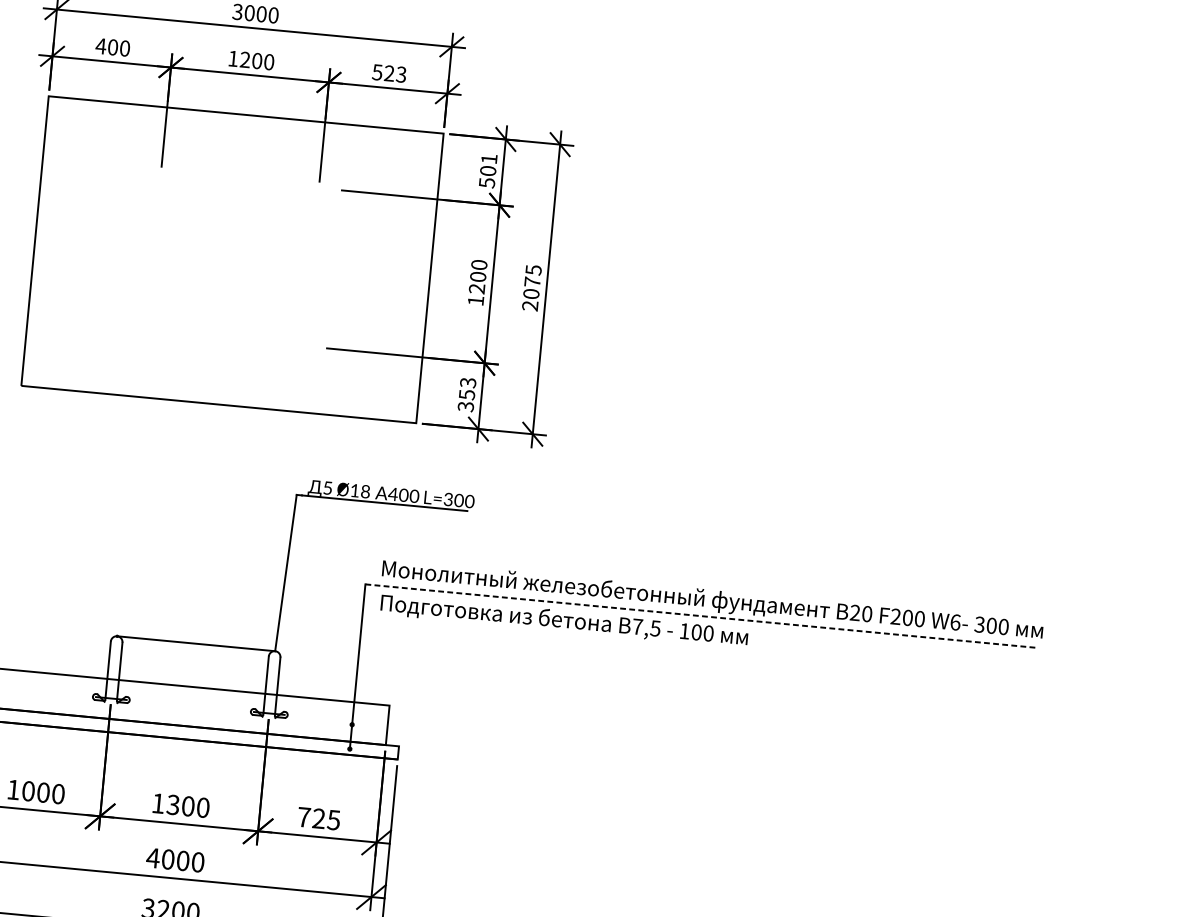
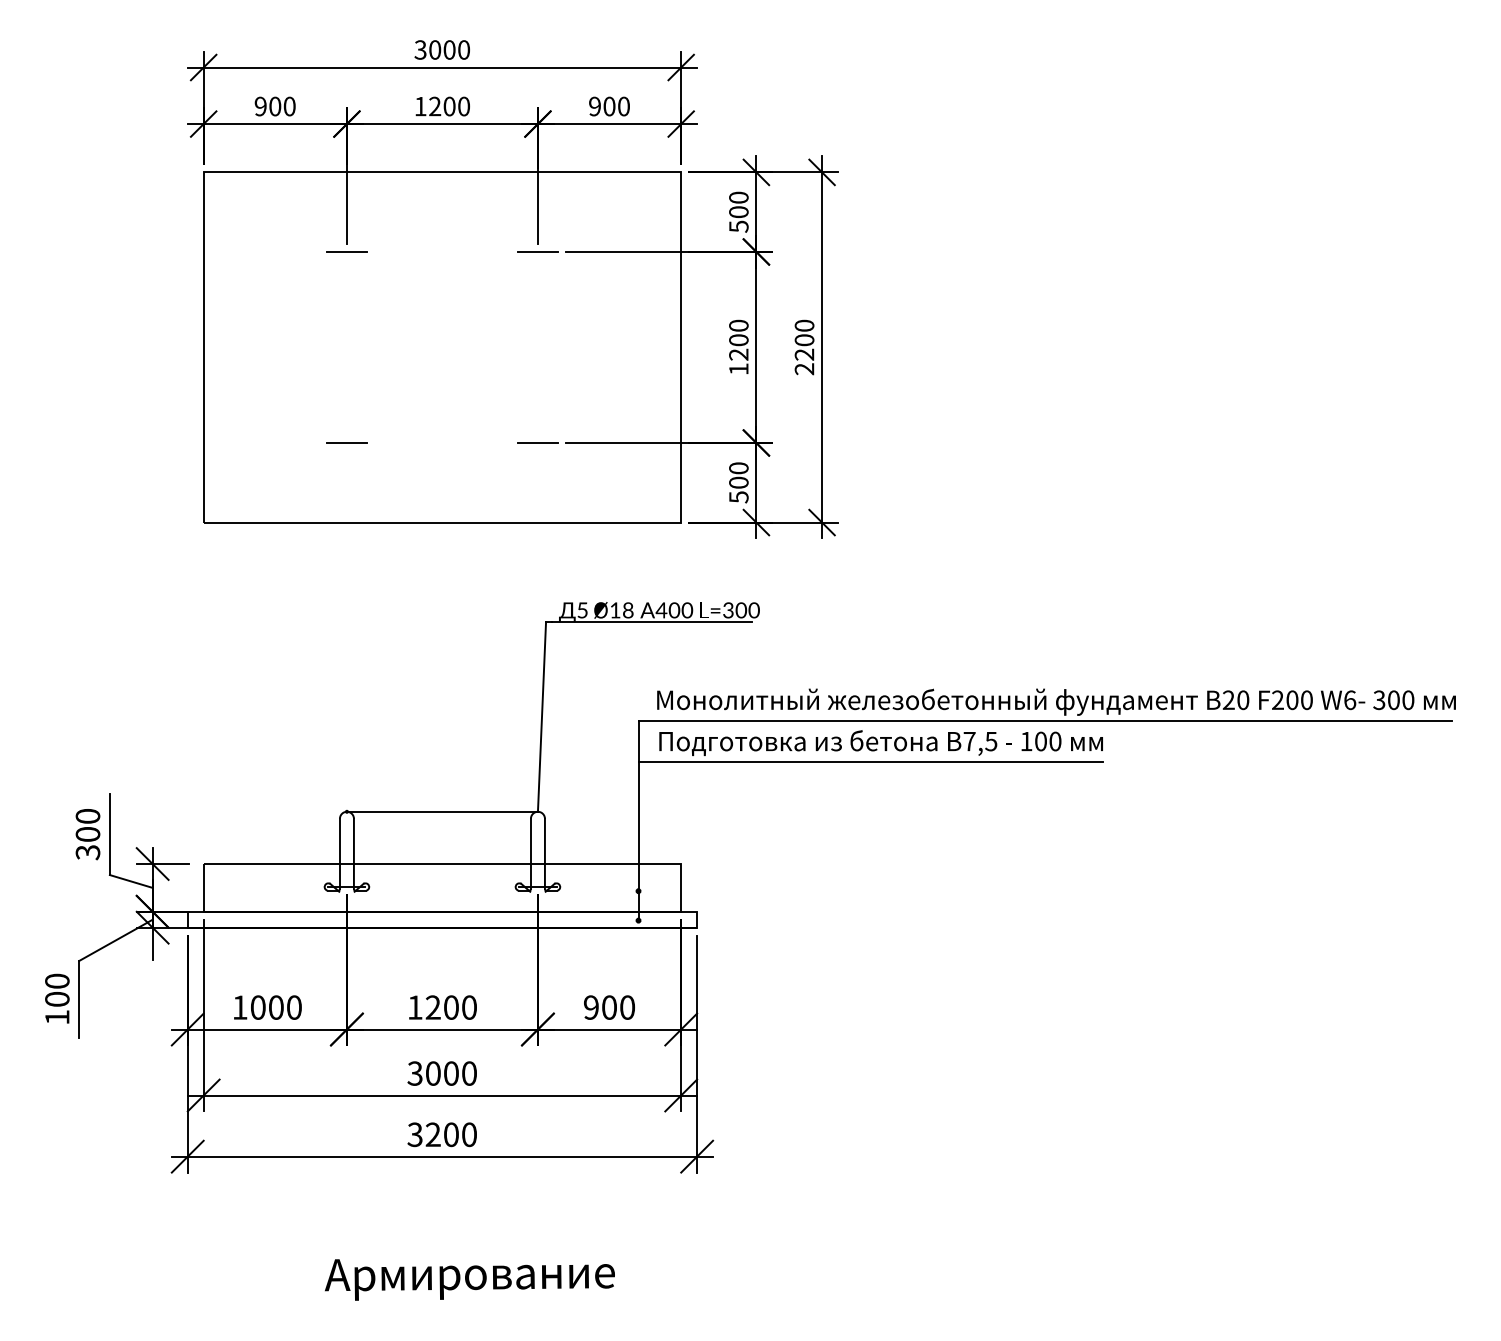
text: (100, 46) -> (260, 106), 400 -> 900
text: (388, 73) -> (608, 106), 523 -> 900
text: (489, 158) -> (738, 197), 501 -> 500
line: (160, 172) -> (346, 251), added
line: (318, 187) -> (537, 251), added
text: (532, 281) -> (804, 339), 2075 -> 2200
line: (145, 330) -> (346, 442), added
line: (303, 345) -> (537, 442), added
text: (466, 394) -> (738, 482), 353 -> 500
line: (701, 616) -> (1045, 721), dashed -> solid
line: (554, 636) -> (870, 762), added
text: (172, 804) -> (432, 1007), 1300 -> 1200
text: (319, 818) -> (609, 1007), 725 -> 900
text: (153, 858) -> (415, 1073), 4000 -> 3000

